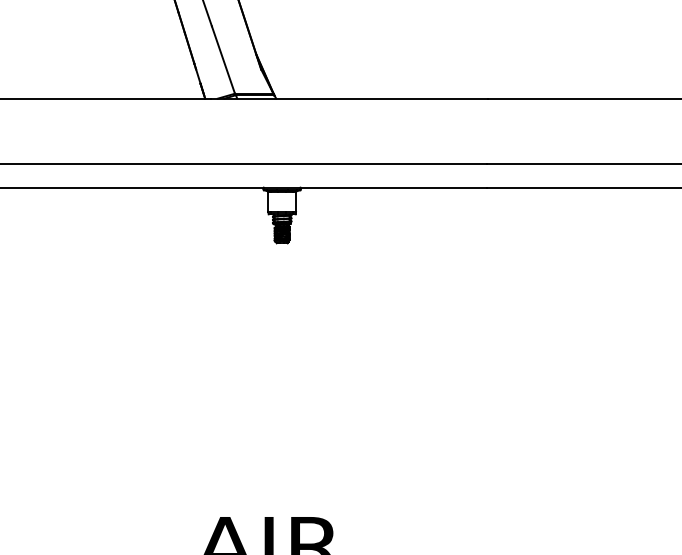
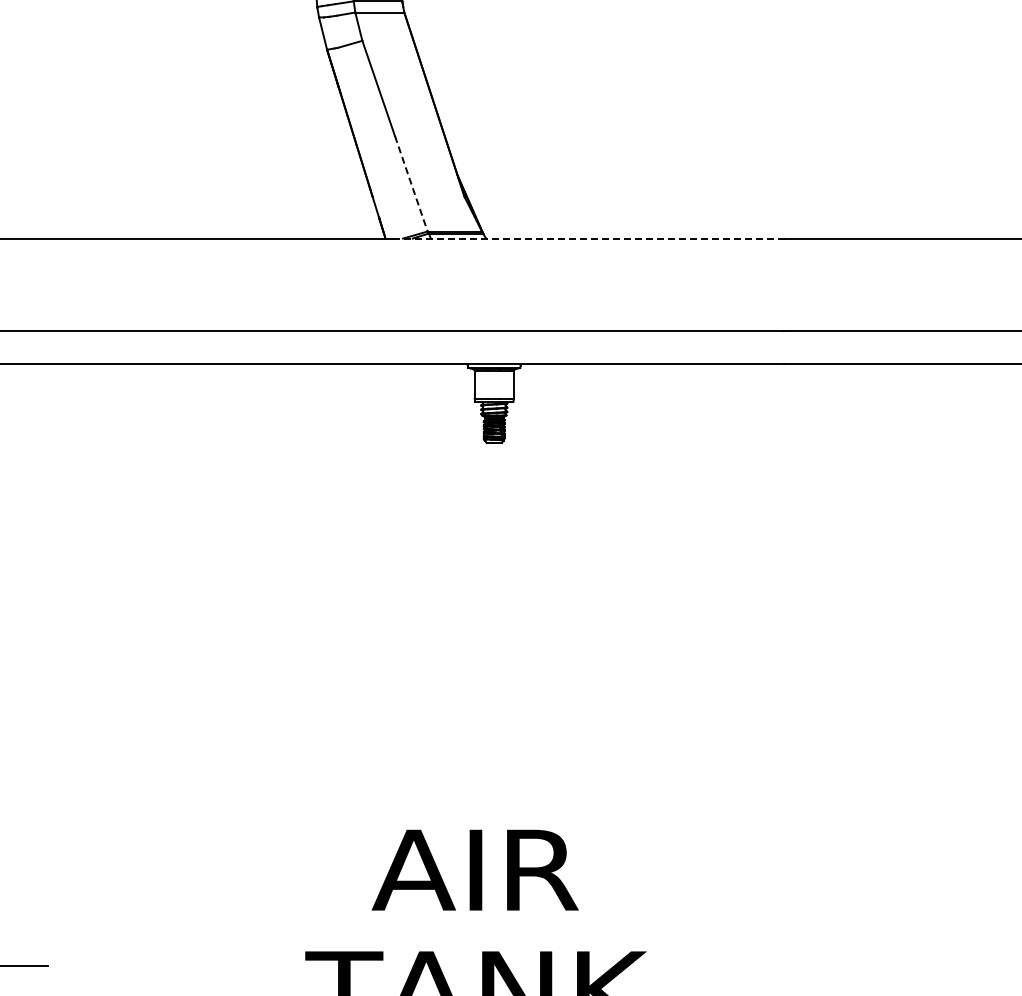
line: (223, 60) -> (411, 184), solid -> dashed
line: (349, 98) -> (589, 238), solid -> dashed

